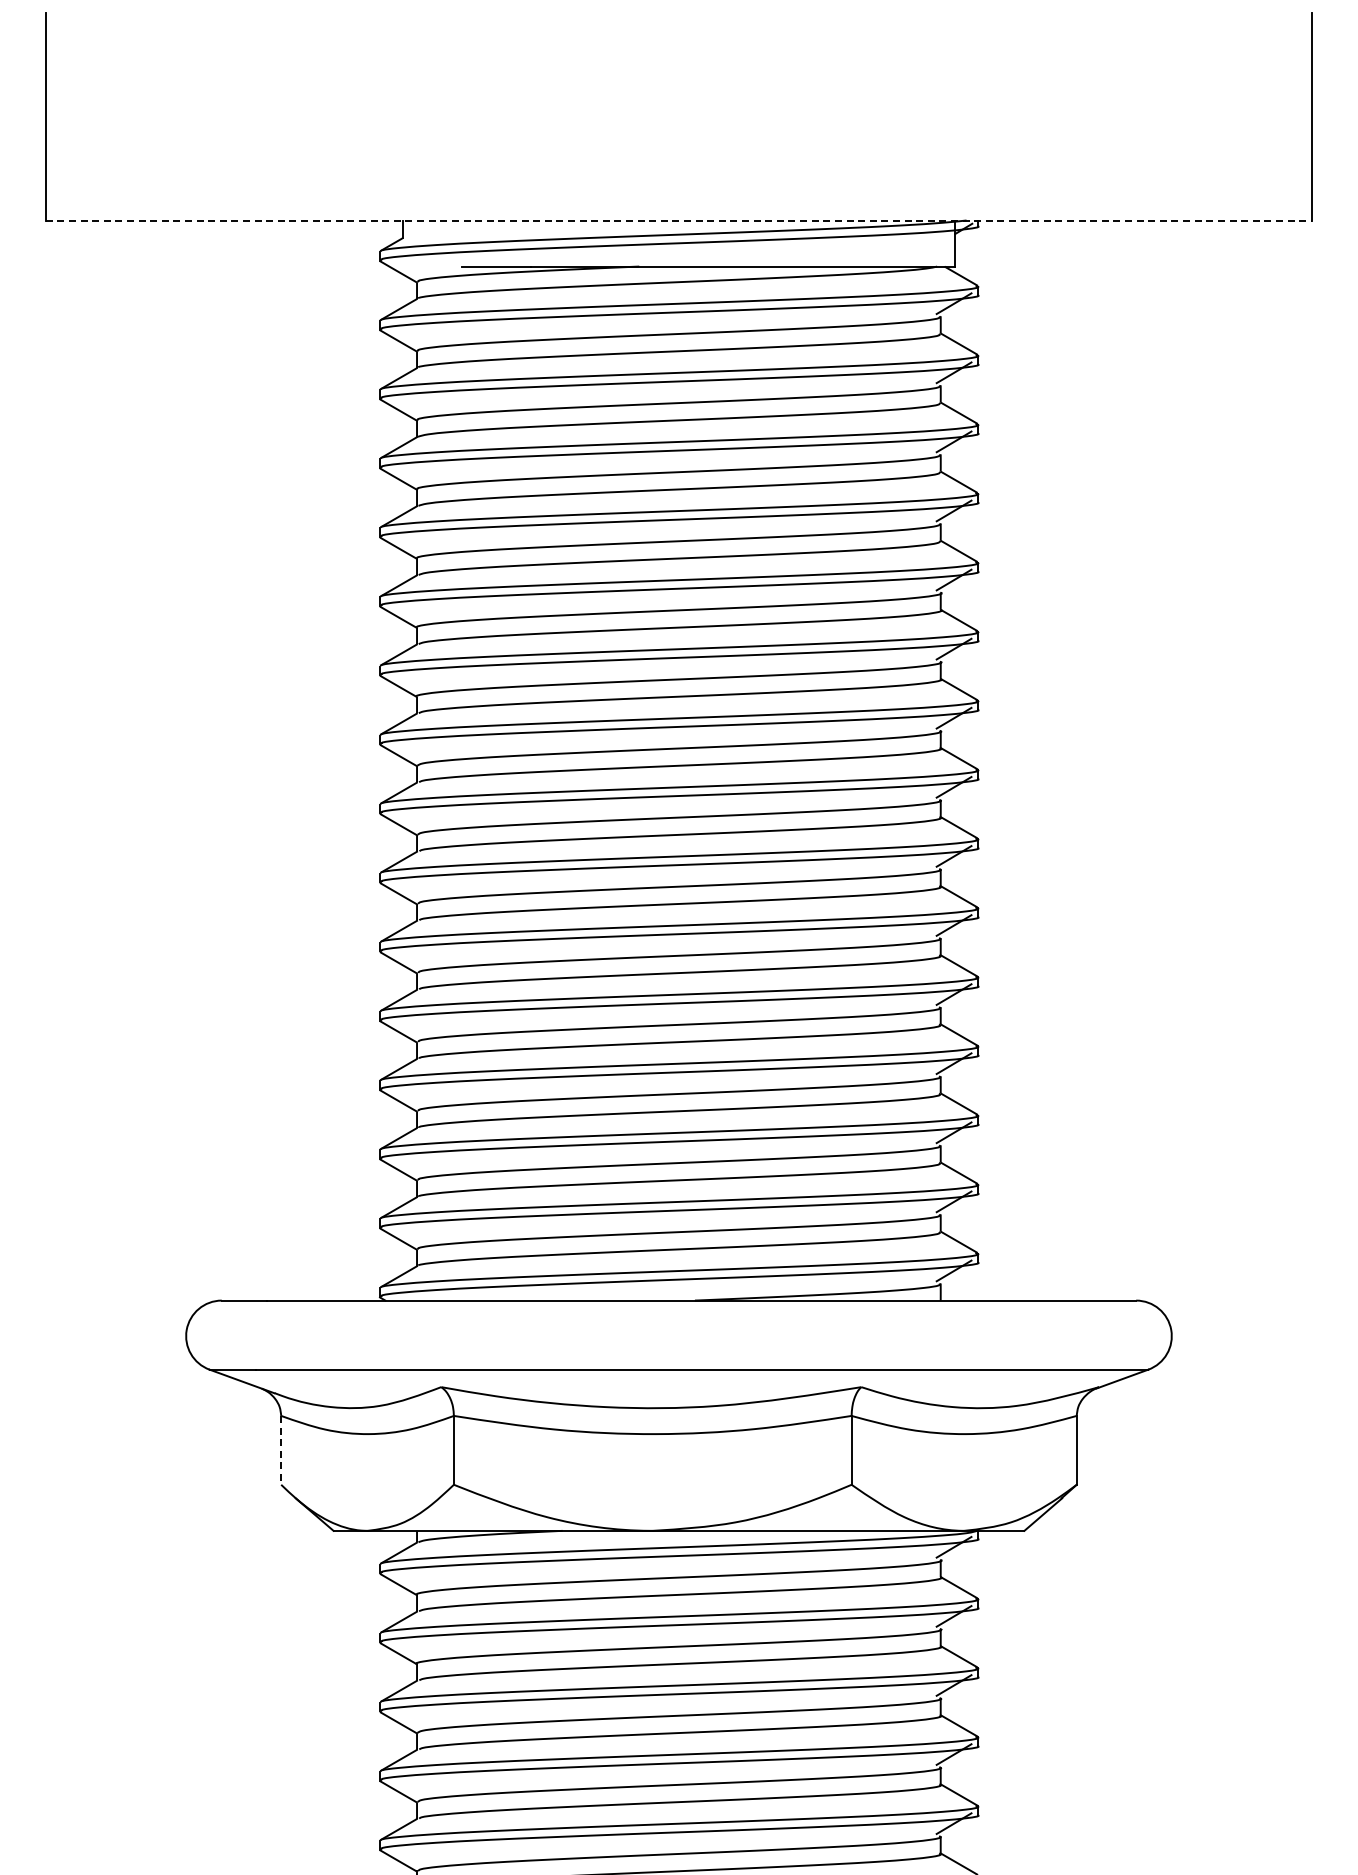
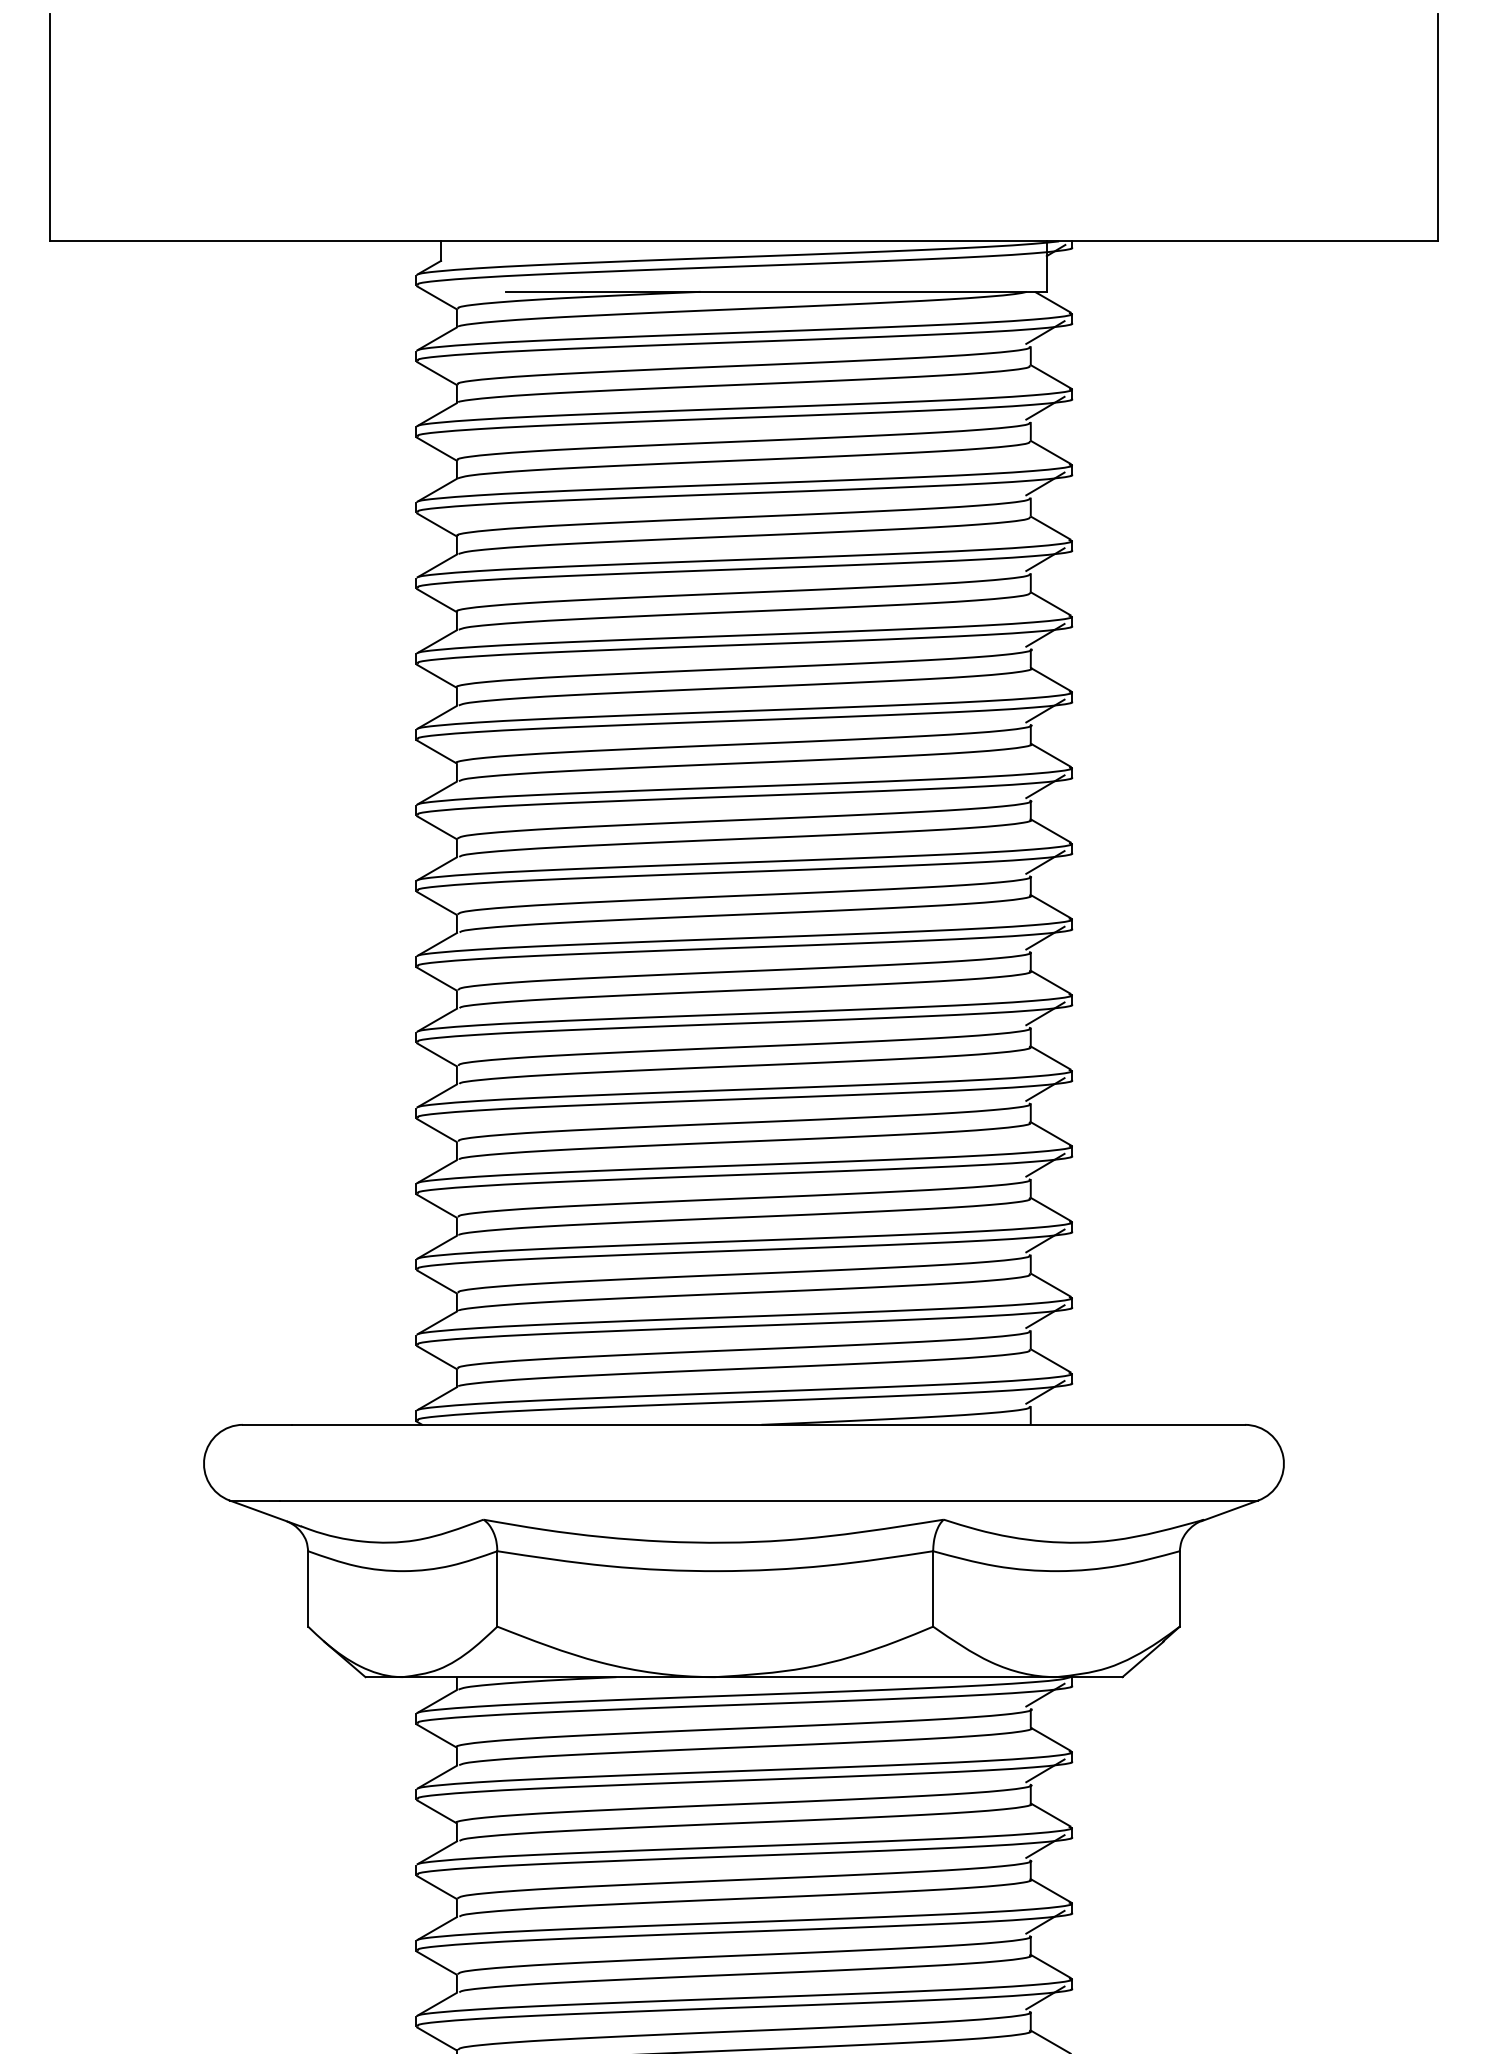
line: (679, 220) -> (744, 241), dashed -> solid
line: (281, 1450) -> (308, 1589), dashed -> solid

